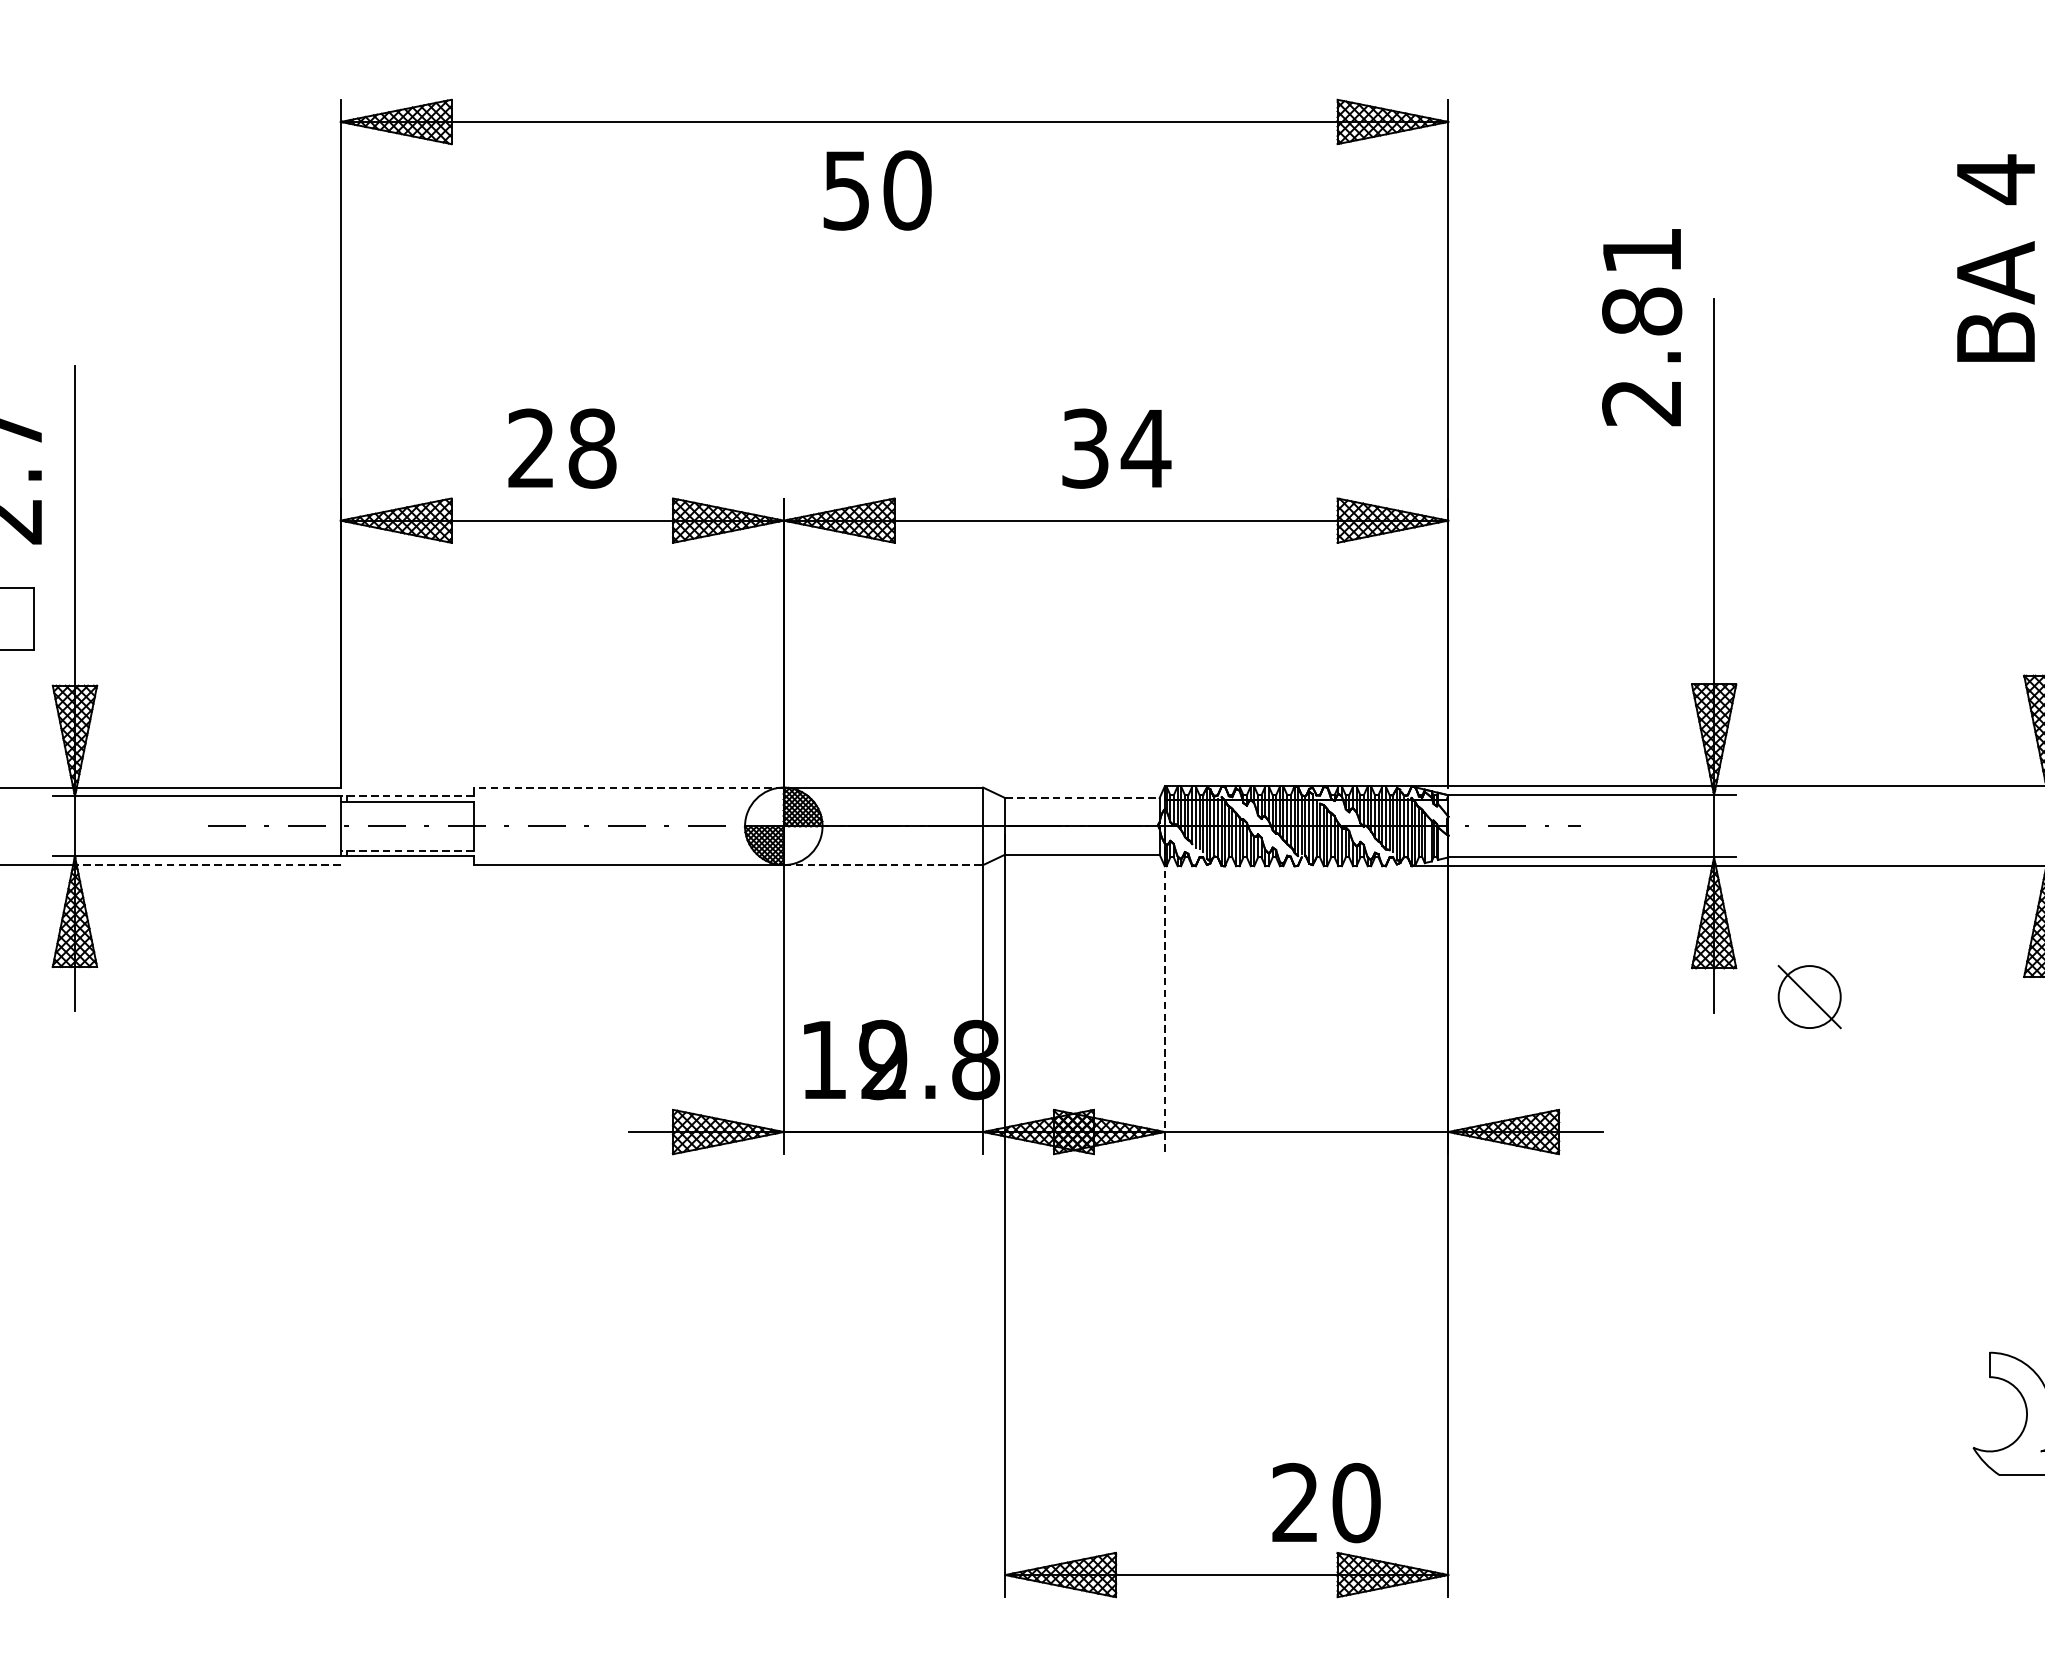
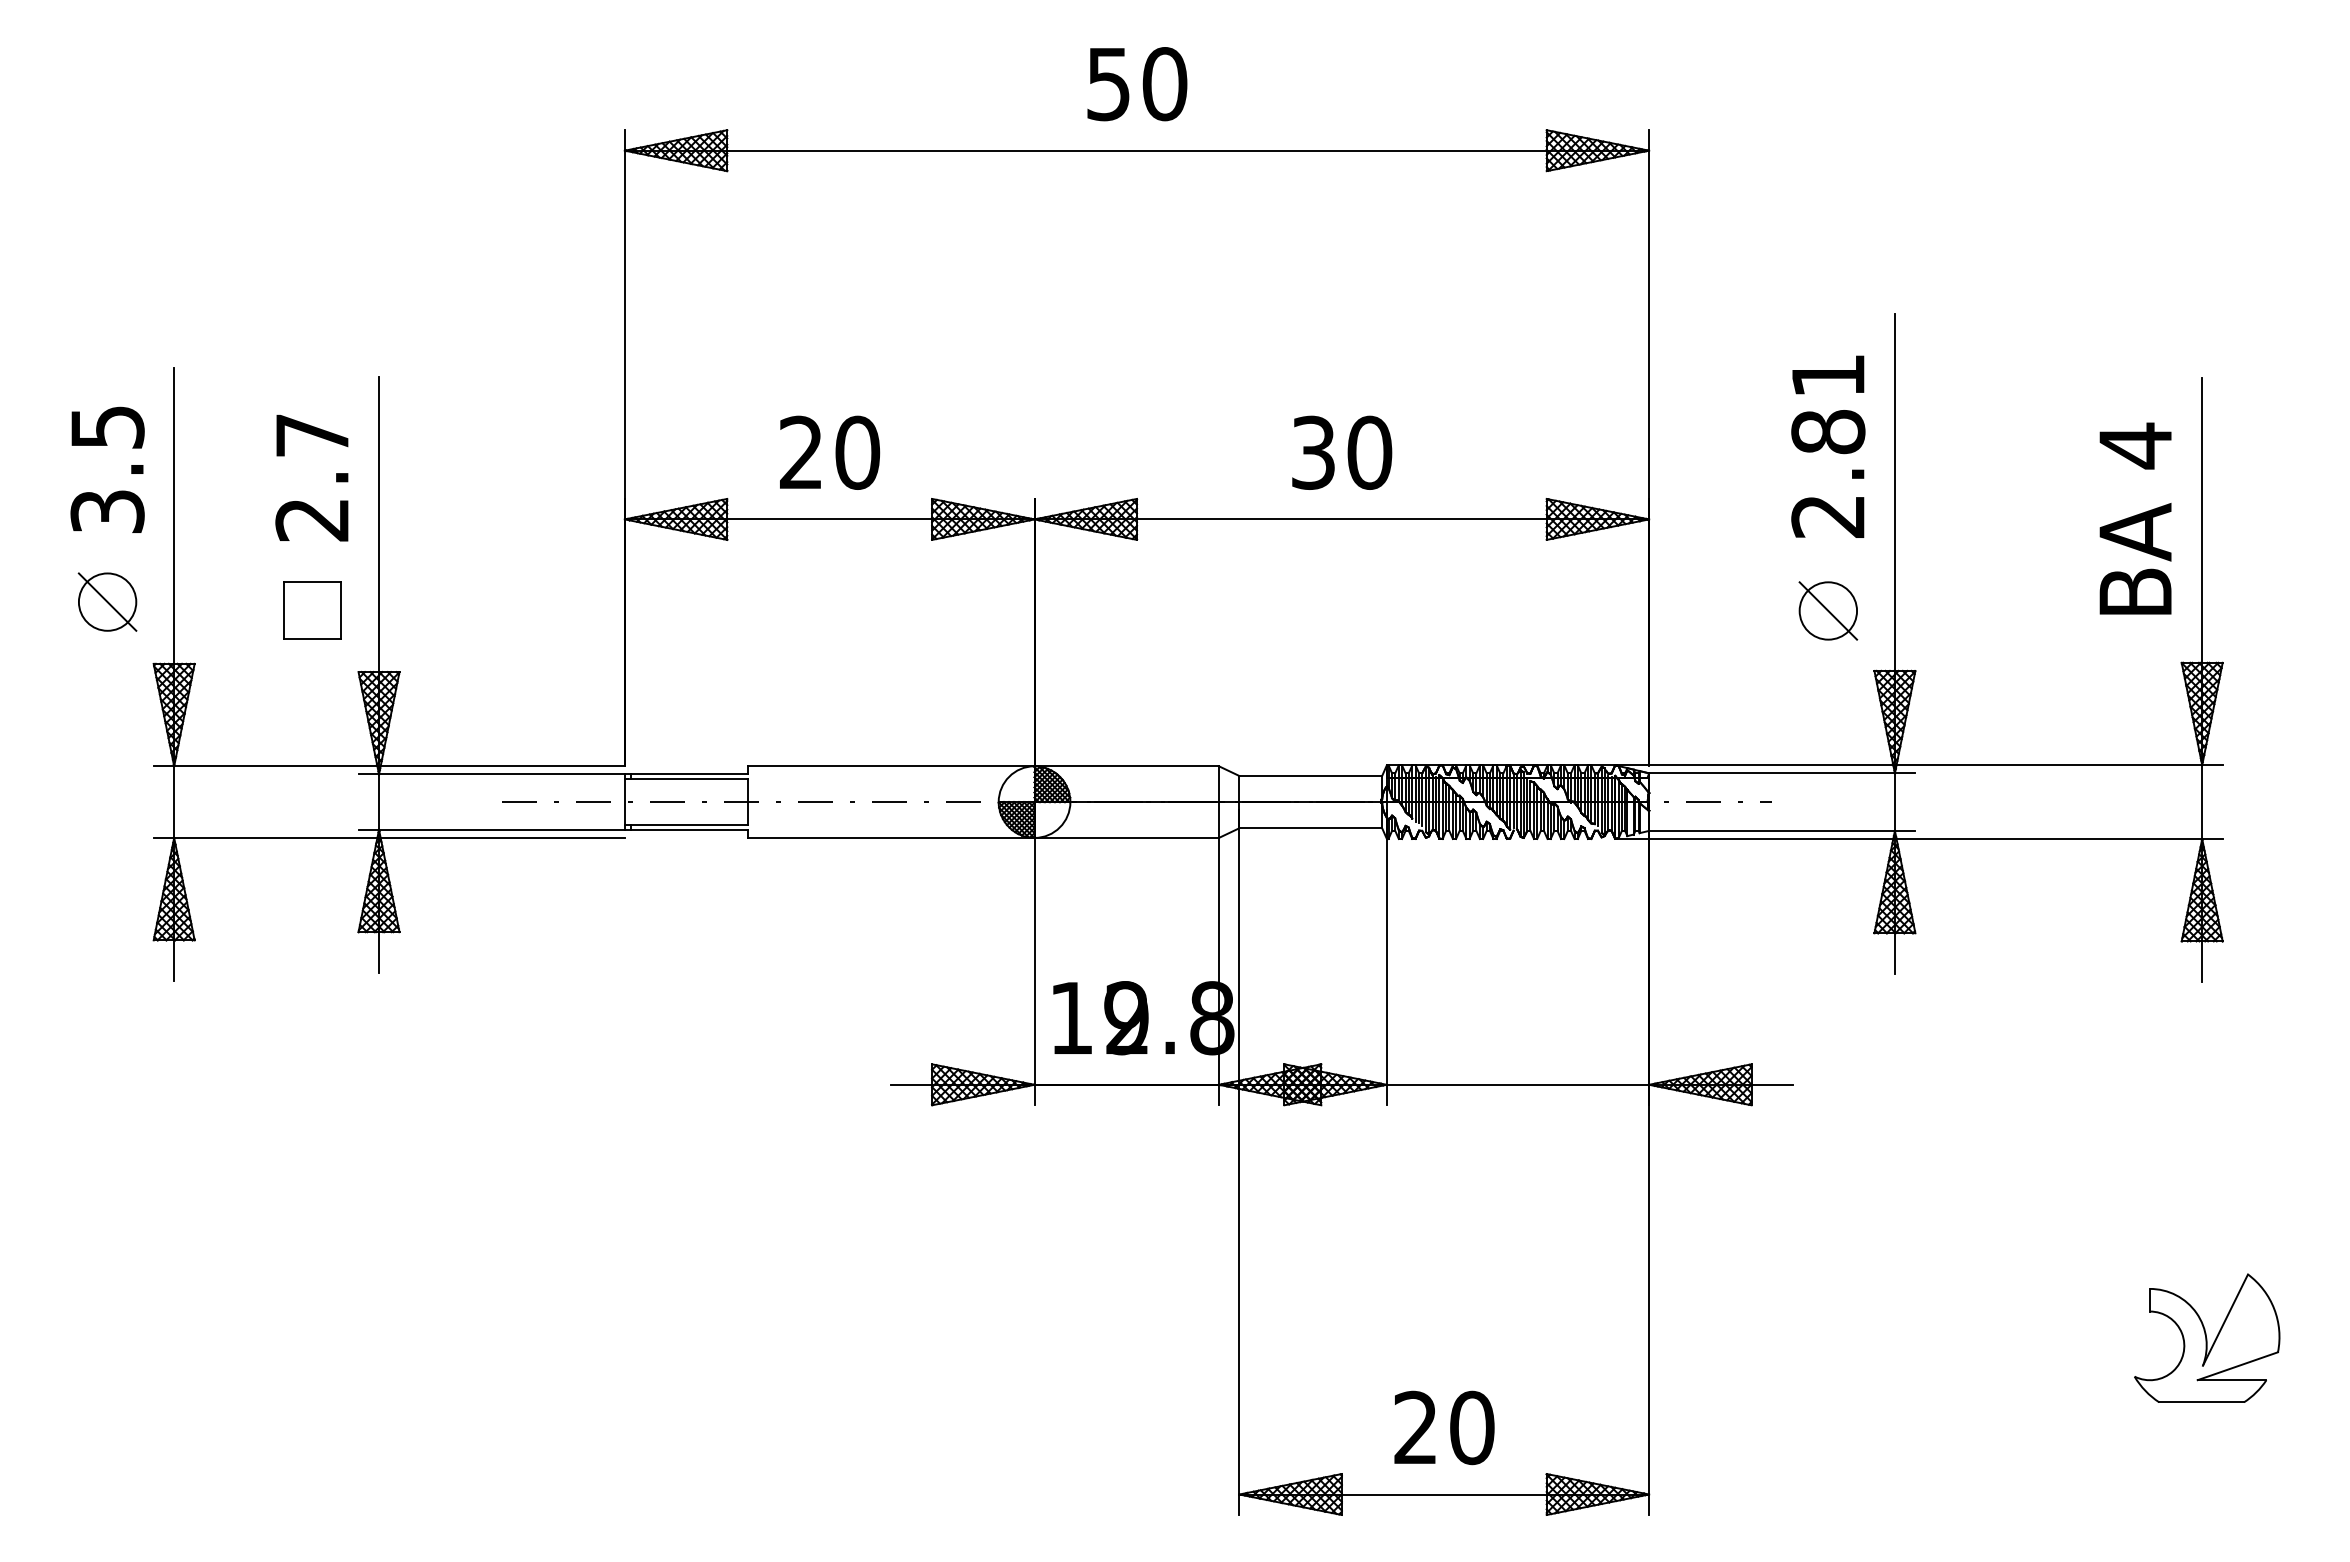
text: (877, 190) -> (1137, 84), moved
text: (1995, 257) -> (2135, 518), moved
text: (1642, 327) -> (1828, 446), moved
text: (592, 448) -> (857, 452), 28 -> 20
text: (1145, 448) -> (1369, 452), 34 -> 30
line: (628, 787) -> (890, 766), dashed -> solid
line: (406, 796) -> (685, 774), dashed -> solid
line: (1083, 798) -> (1311, 776), dashed -> solid
line: (406, 850) -> (685, 824), dashed -> solid
line: (208, 864) -> (502, 837), dashed -> solid
line: (884, 864) -> (1127, 837), dashed -> solid
line: (1164, 994) -> (1386, 957), dashed -> solid
part: (1809, 996) -> (1828, 610), moved
text: (1326, 1502) -> (1444, 1427), moved

